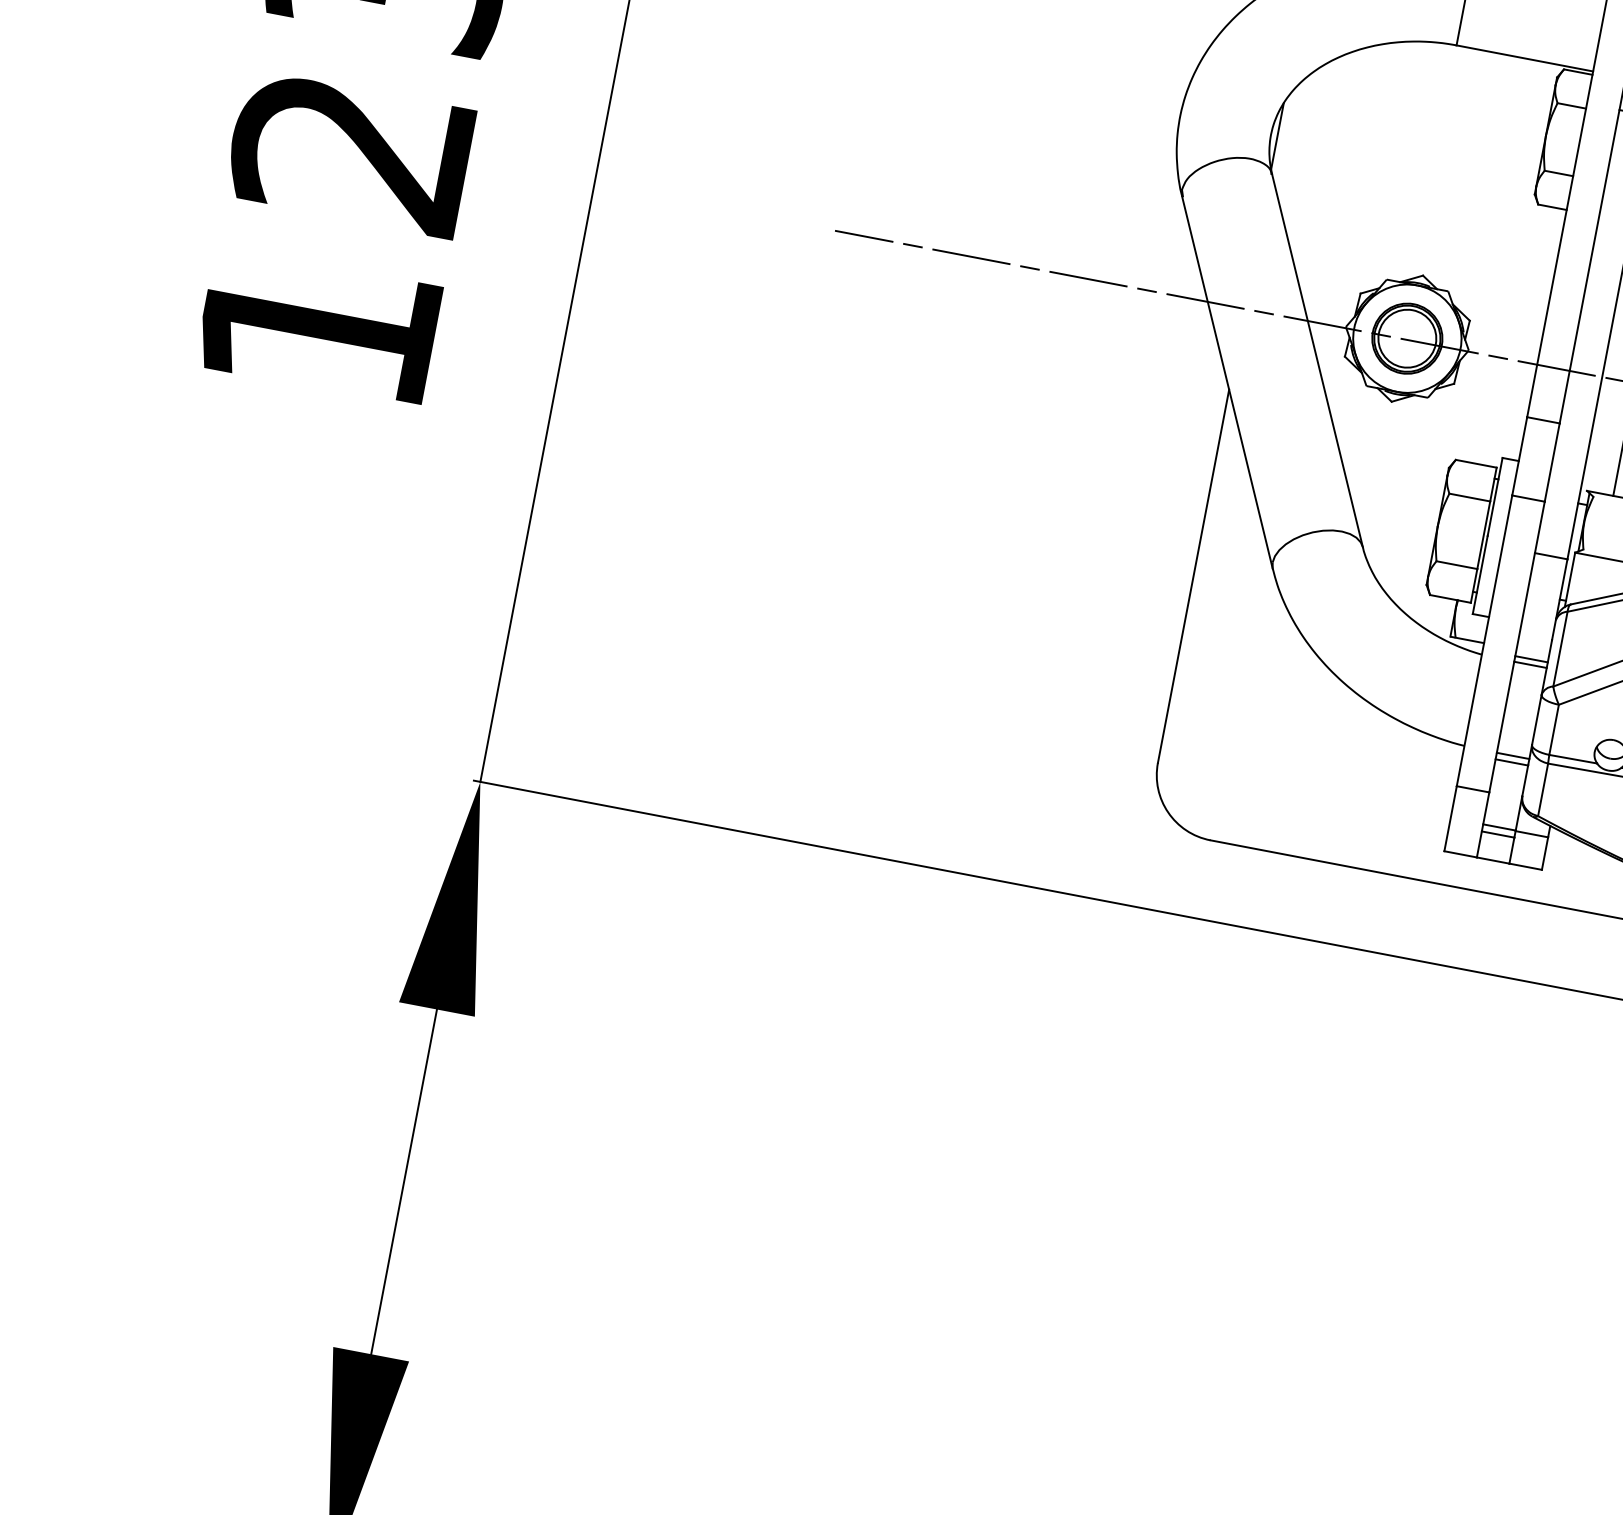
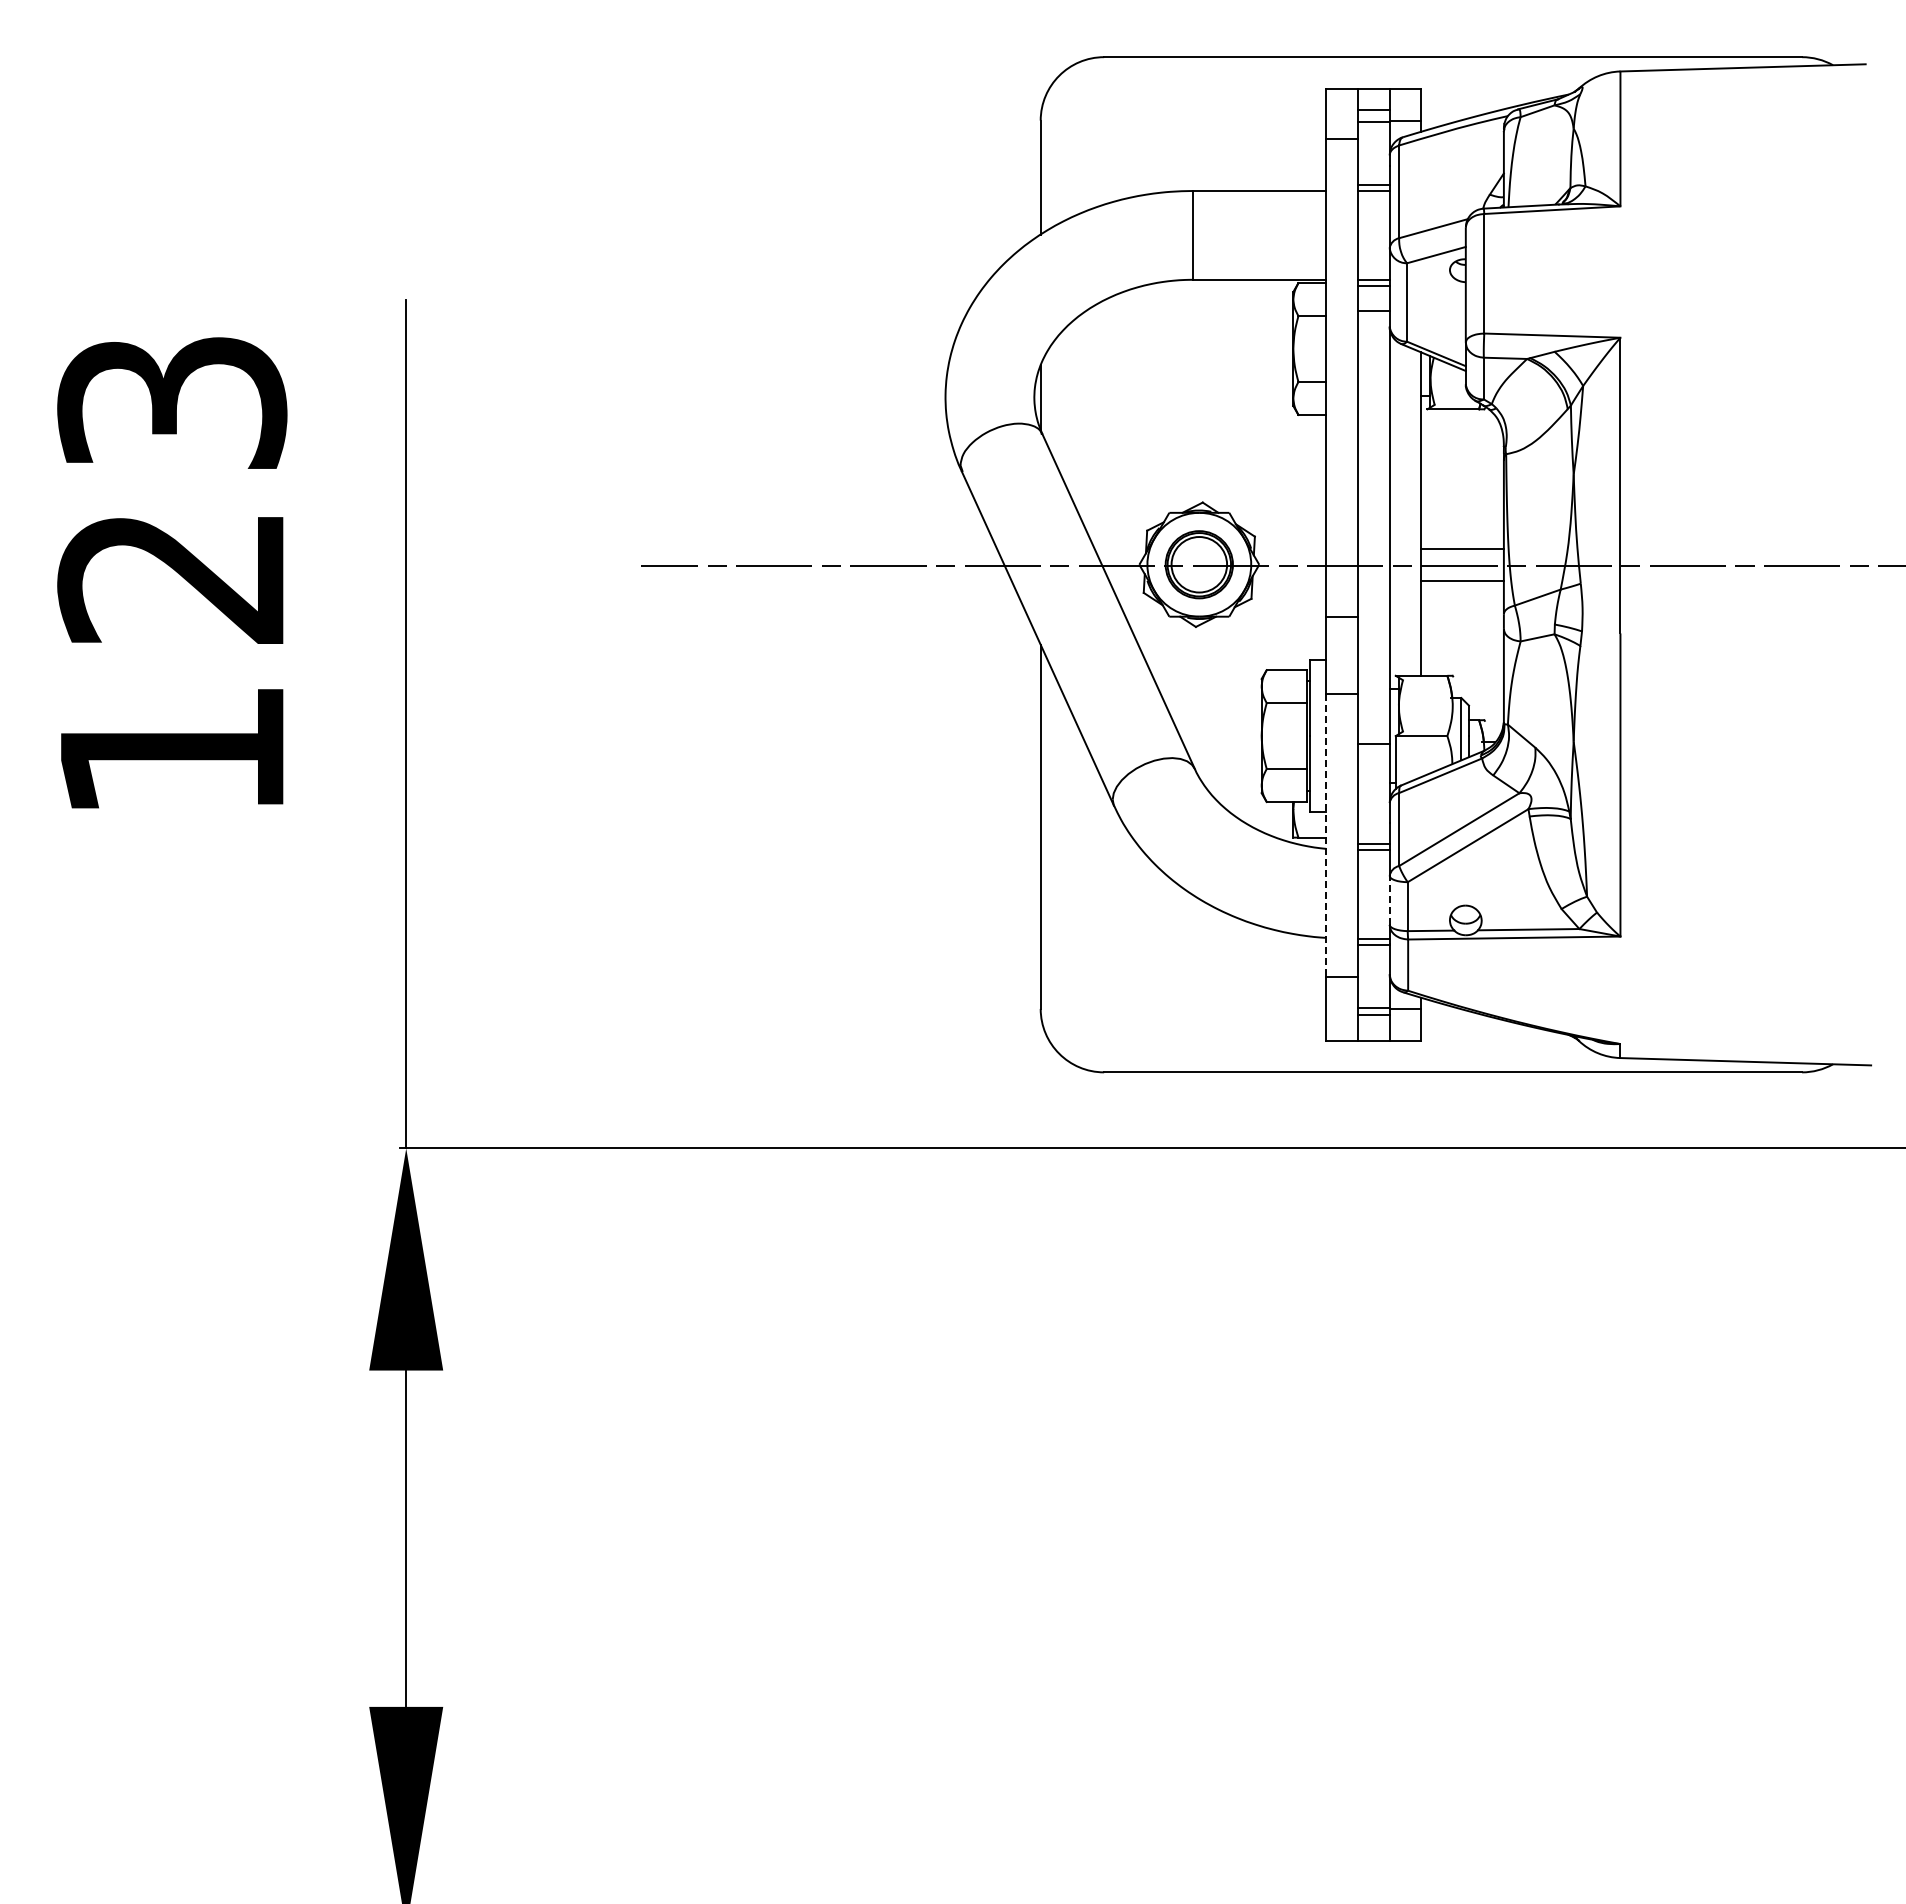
line: (1484, 641) -> (1326, 835), solid -> dashed
line: (1536, 718) -> (1389, 899), solid -> dashed

